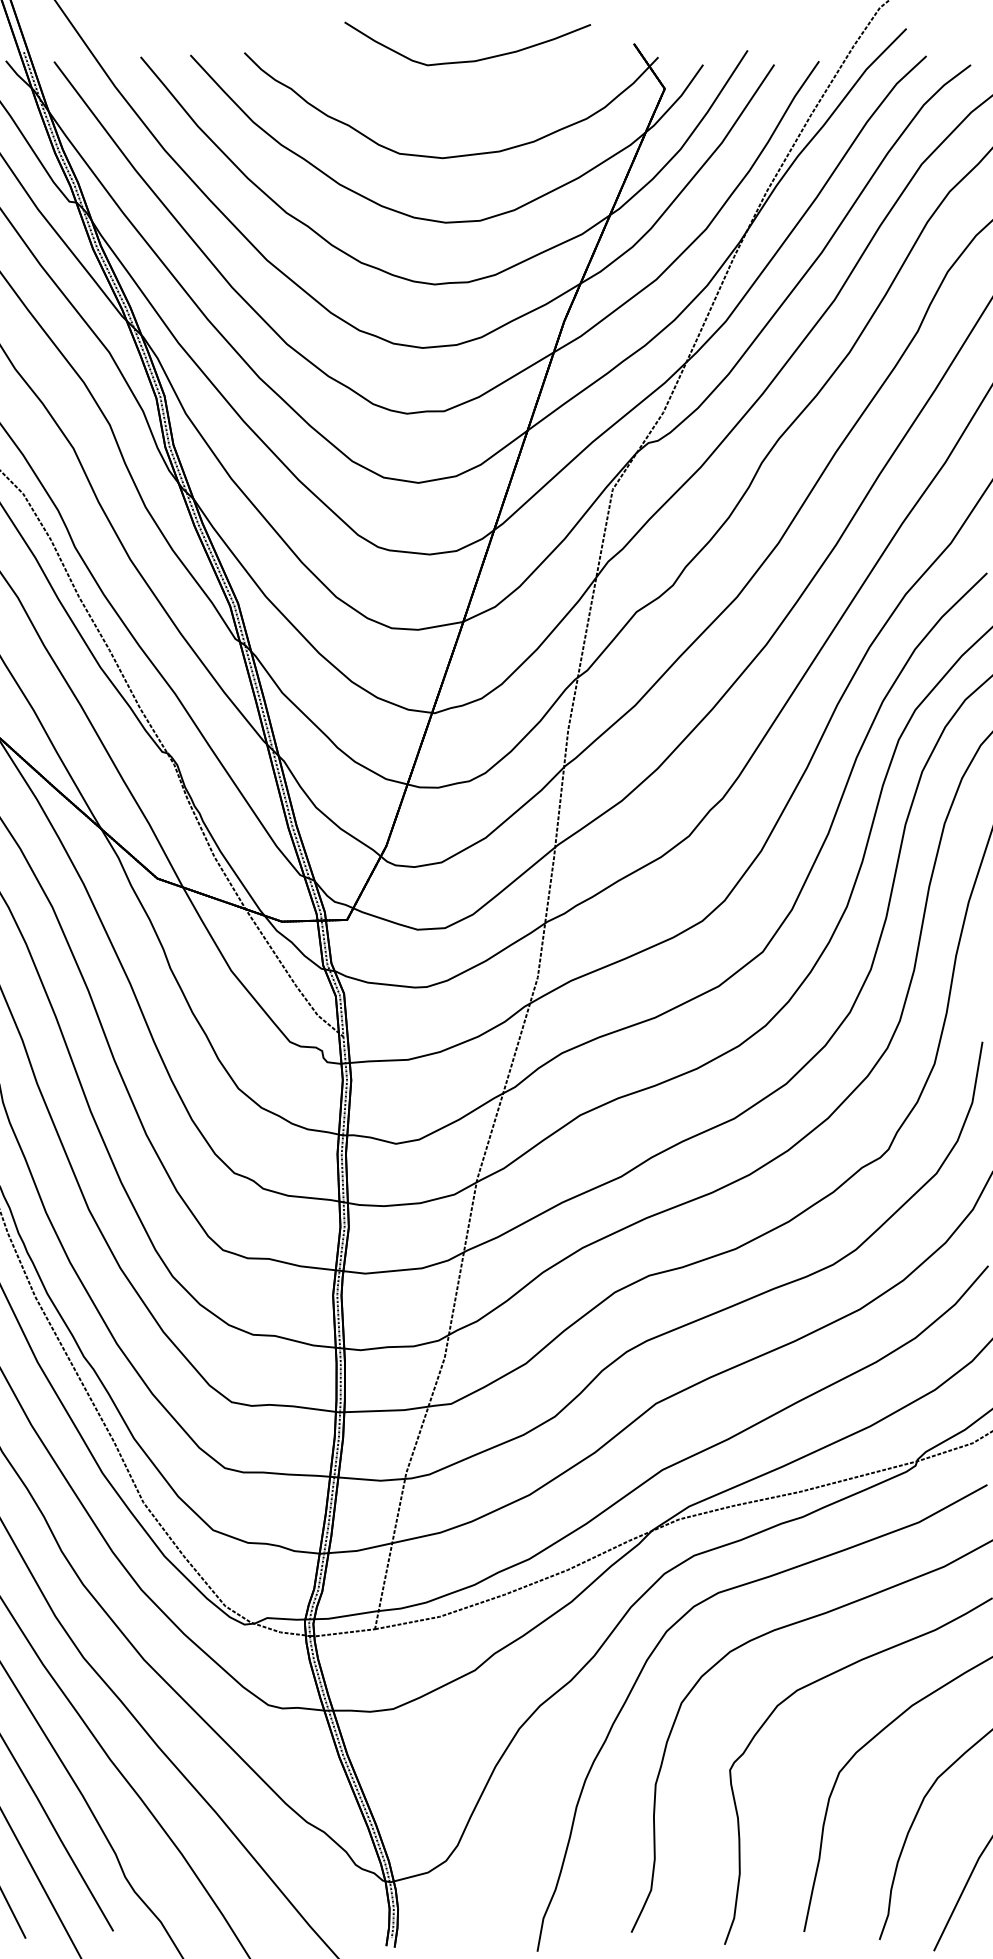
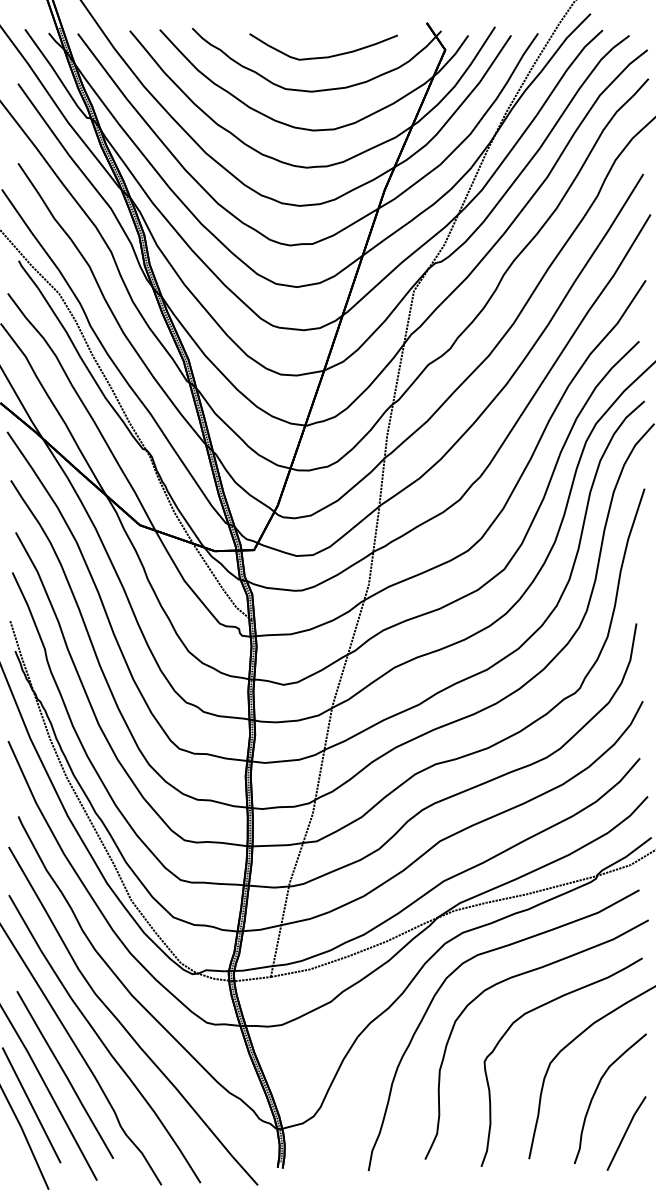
curve: (467, 59) -> (323, 56), moved

